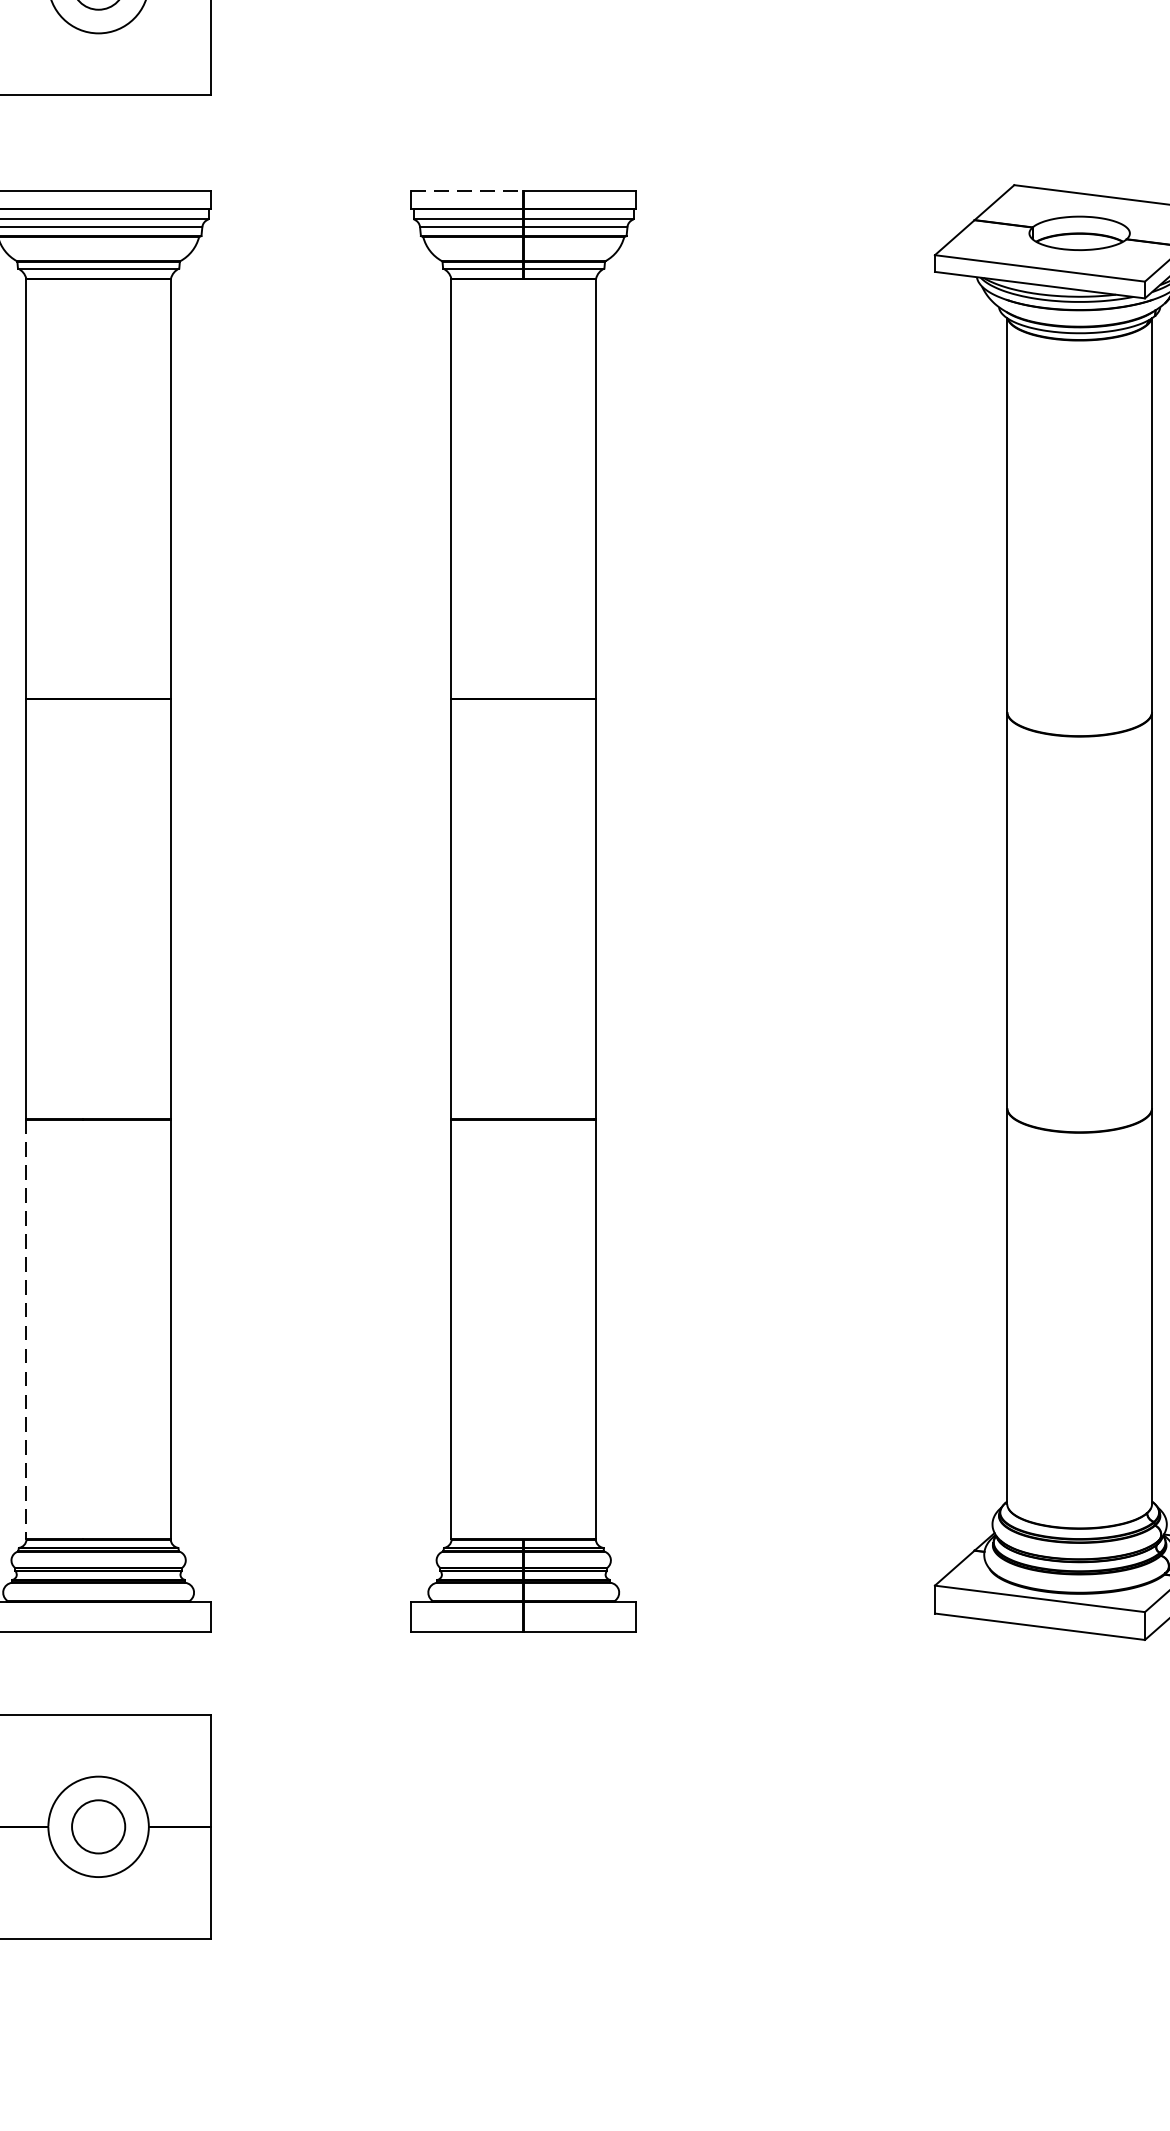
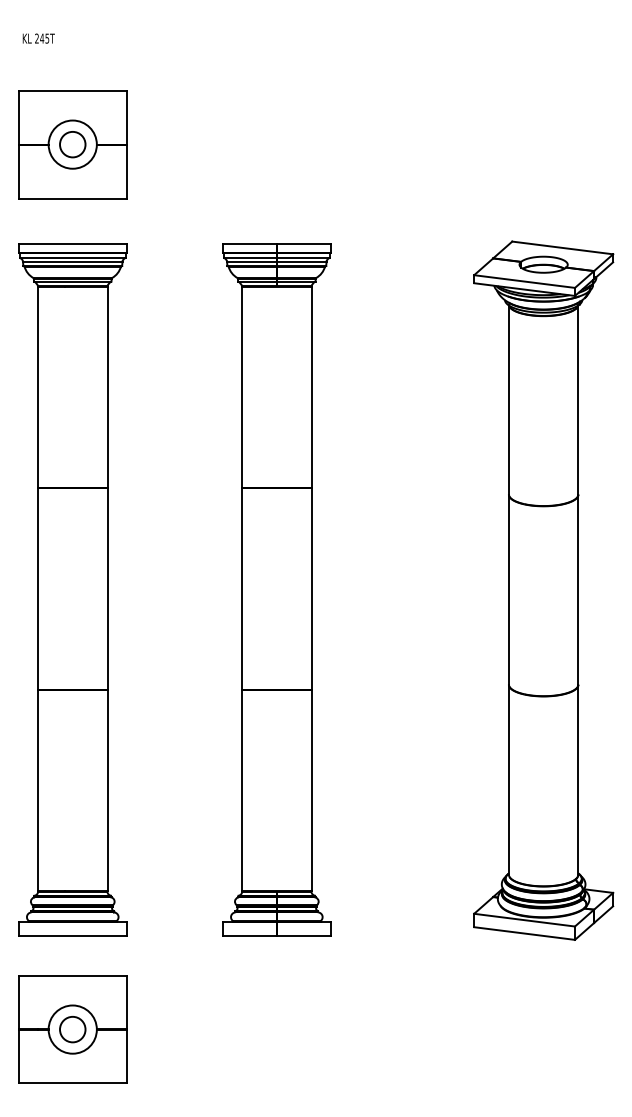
line: (466, 191) -> (249, 244), dashed -> solid
line: (27, 1328) -> (38, 790), dashed -> solid

